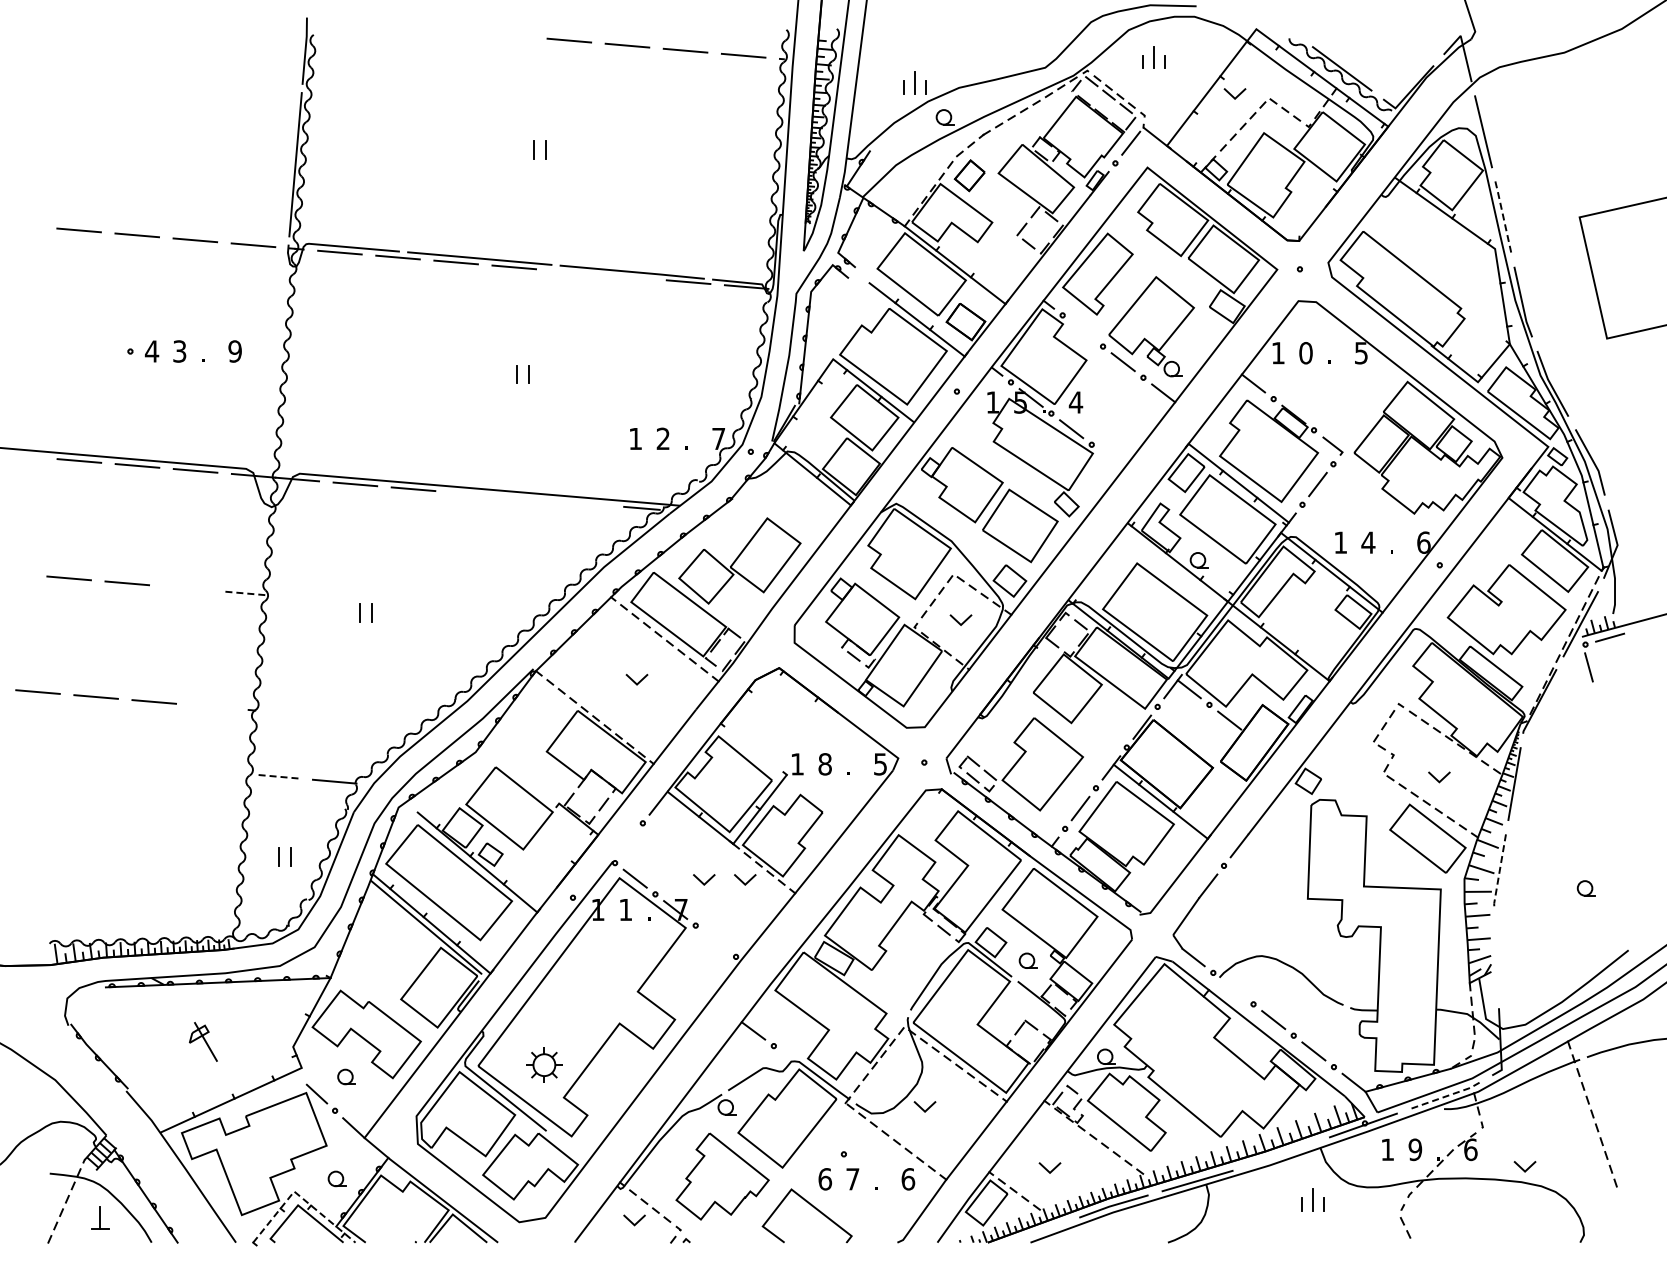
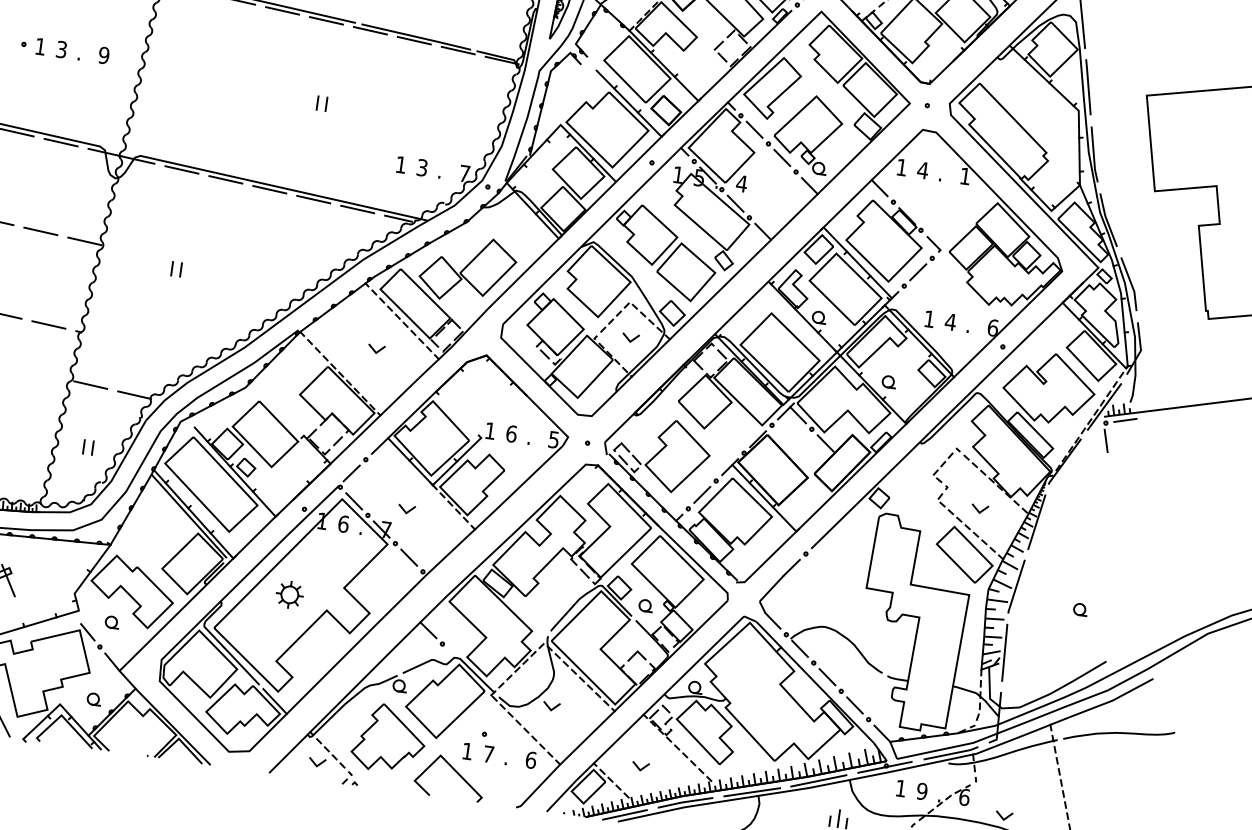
line: (1503, 216) -> (1088, 86), dashed -> solid
line: (572, 272) -> (370, 30), added
line: (630, 277) -> (414, 40), added
line: (1082, 330) -> (754, 129), added
text: (151, 351) -> (40, 46), 4 -> 1
text: (1305, 353) -> (922, 170), 0 -> 4
text: (1361, 353) -> (965, 176), 5 -> 1
text: (662, 438) -> (421, 167), 2 -> 3
line: (1111, 460) -> (762, 231), added
line: (471, 493) -> (269, 189), added
line: (529, 498) -> (313, 199), added
line: (587, 503) -> (357, 209), added
line: (185, 588) -> (40, 231), added
line: (243, 593) -> (84, 241), dashed -> solid
part: (1299, 630) -> (888, 381), added
line: (212, 706) -> (49, 324), added
text: (825, 764) -> (511, 434), 8 -> 6
line: (276, 776) -> (90, 385), dashed -> solid
line: (627, 842) -> (352, 472), added
line: (1499, 871) -> (1016, 587), dashed -> solid
line: (743, 881) -> (436, 514), removed
text: (625, 909) -> (343, 523), 1 -> 6
line: (715, 941) -> (408, 557), added
line: (1496, 956) -> (1004, 652), added
line: (1232, 988) -> (799, 648), added
part: (544, 1064) -> (289, 594), moved
line: (1446, 1096) -> (951, 754), dashed -> solid
line: (569, 1149) -> (275, 701), added
line: (1280, 1154) -> (818, 780), added
text: (825, 1179) -> (467, 751), 6 -> 1
line: (299, 1196) -> (63, 708), dashed -> solid
line: (1038, 1232) -> (625, 814), added

